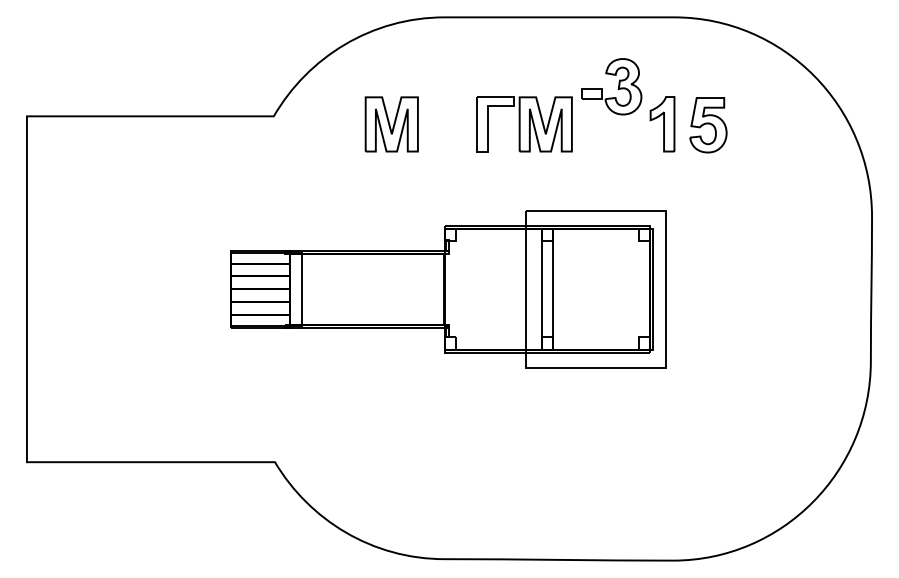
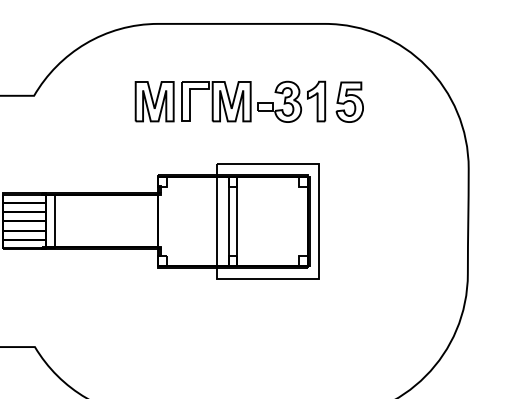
part: (617, 89) -> (283, 103), moved
part: (391, 124) -> (154, 101), moved

